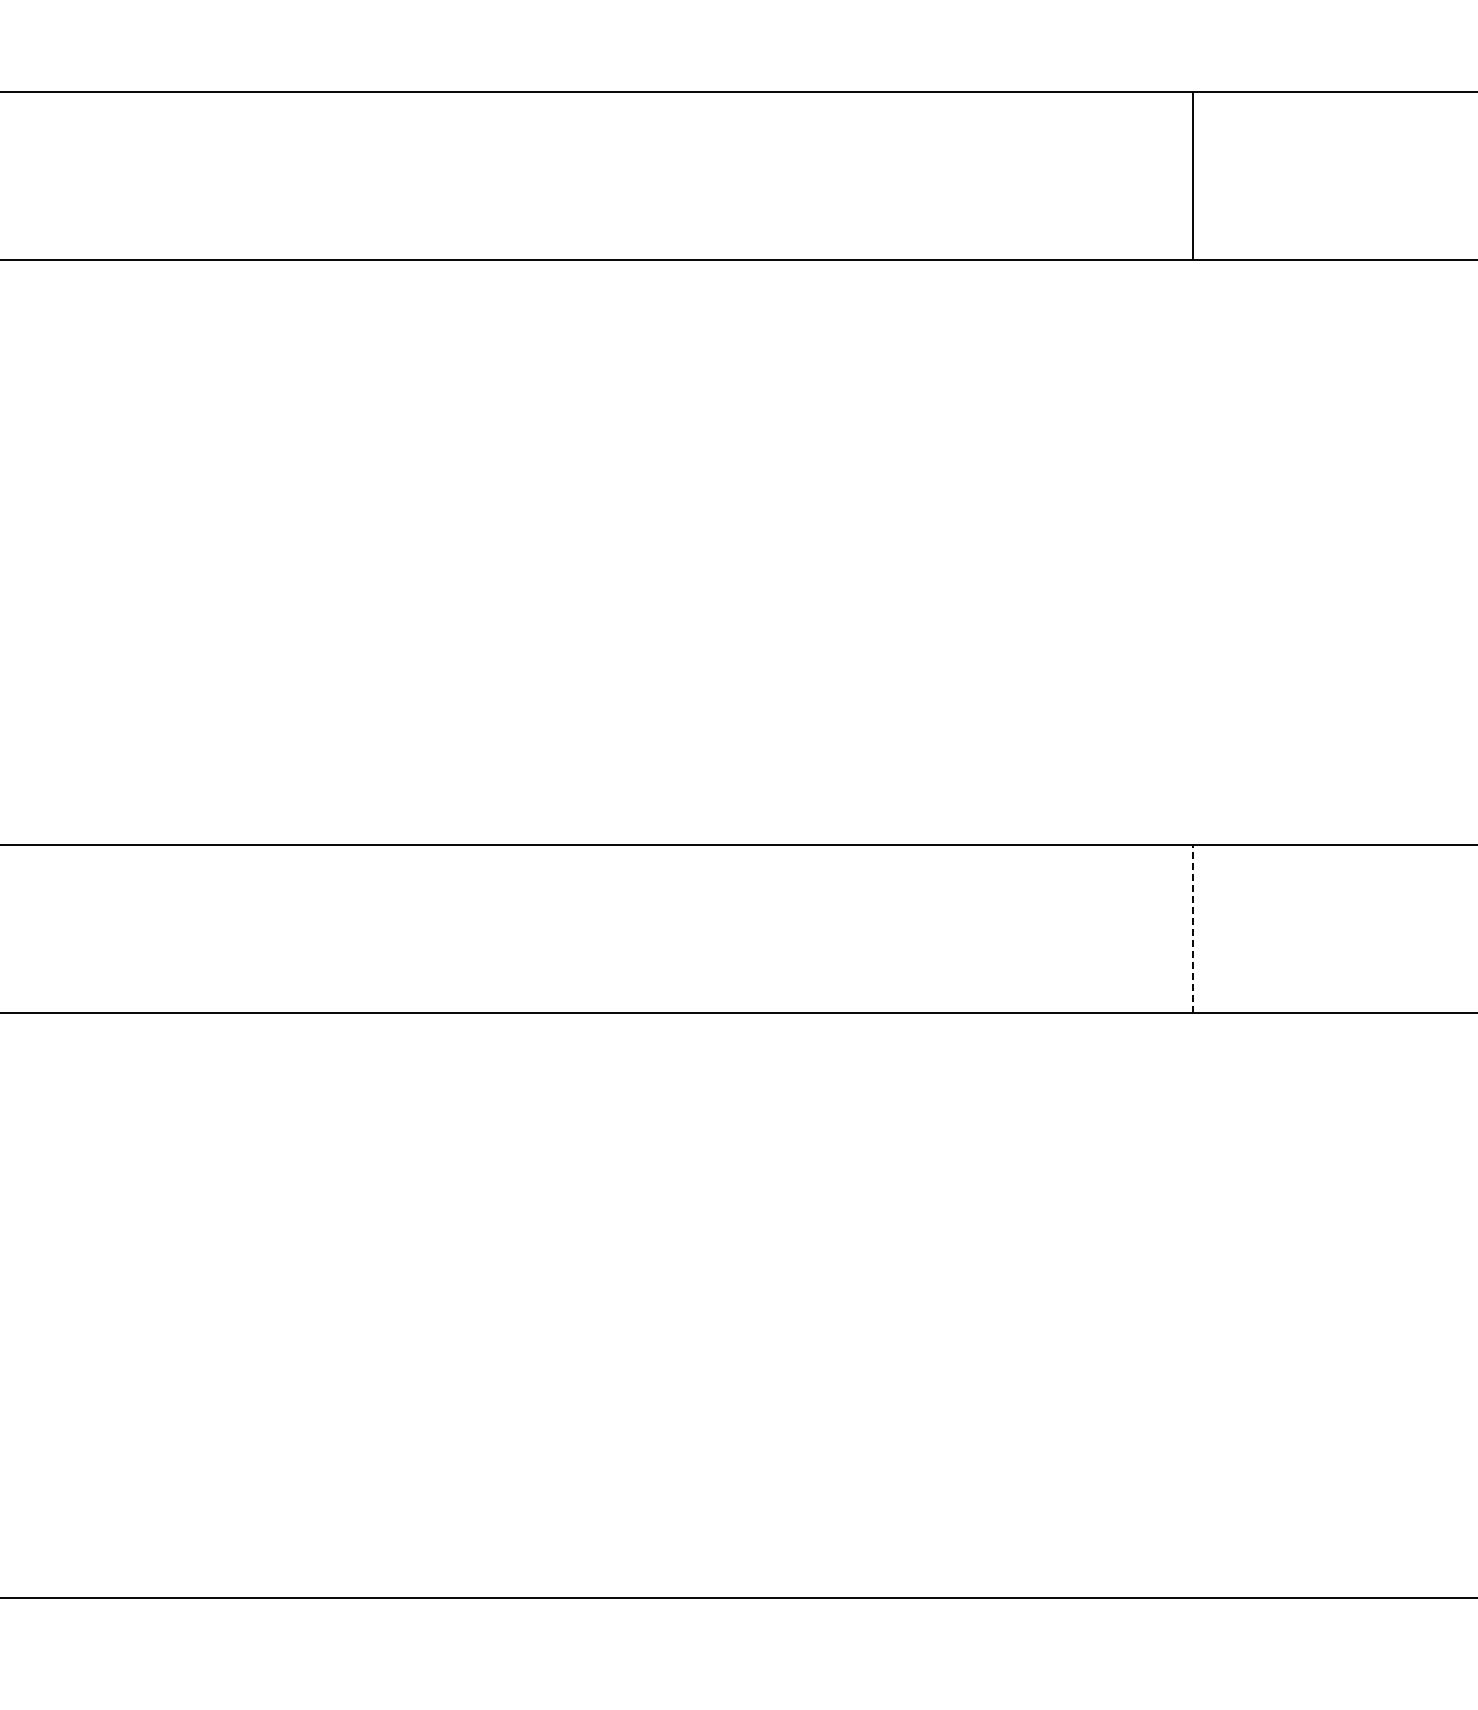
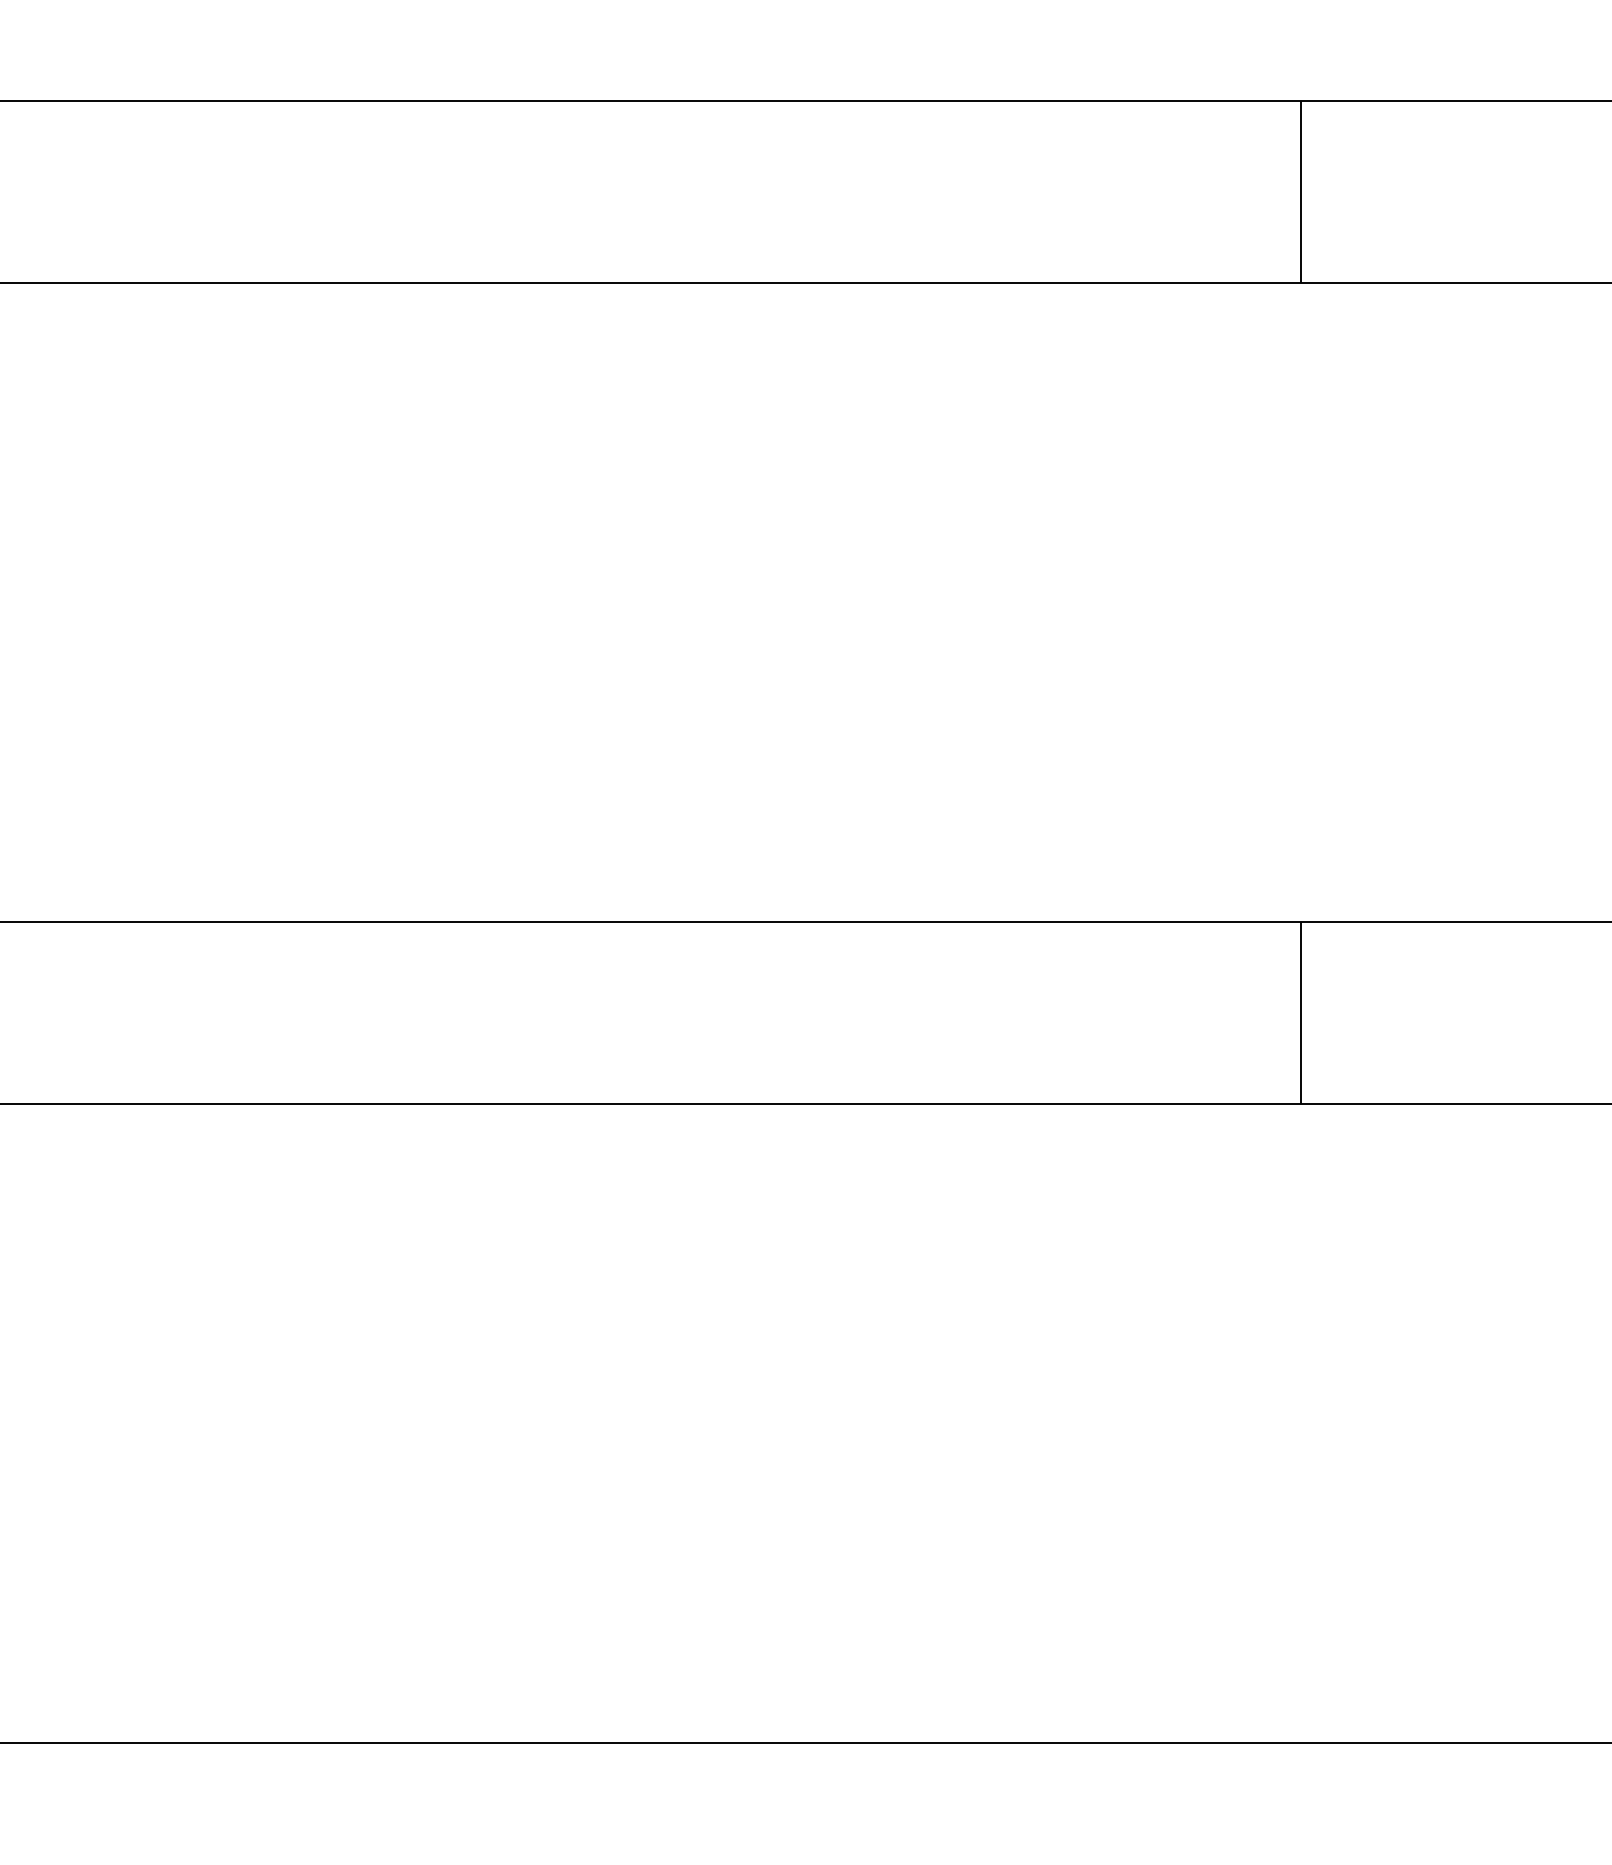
line: (1192, 928) -> (1300, 1012), dashed -> solid

